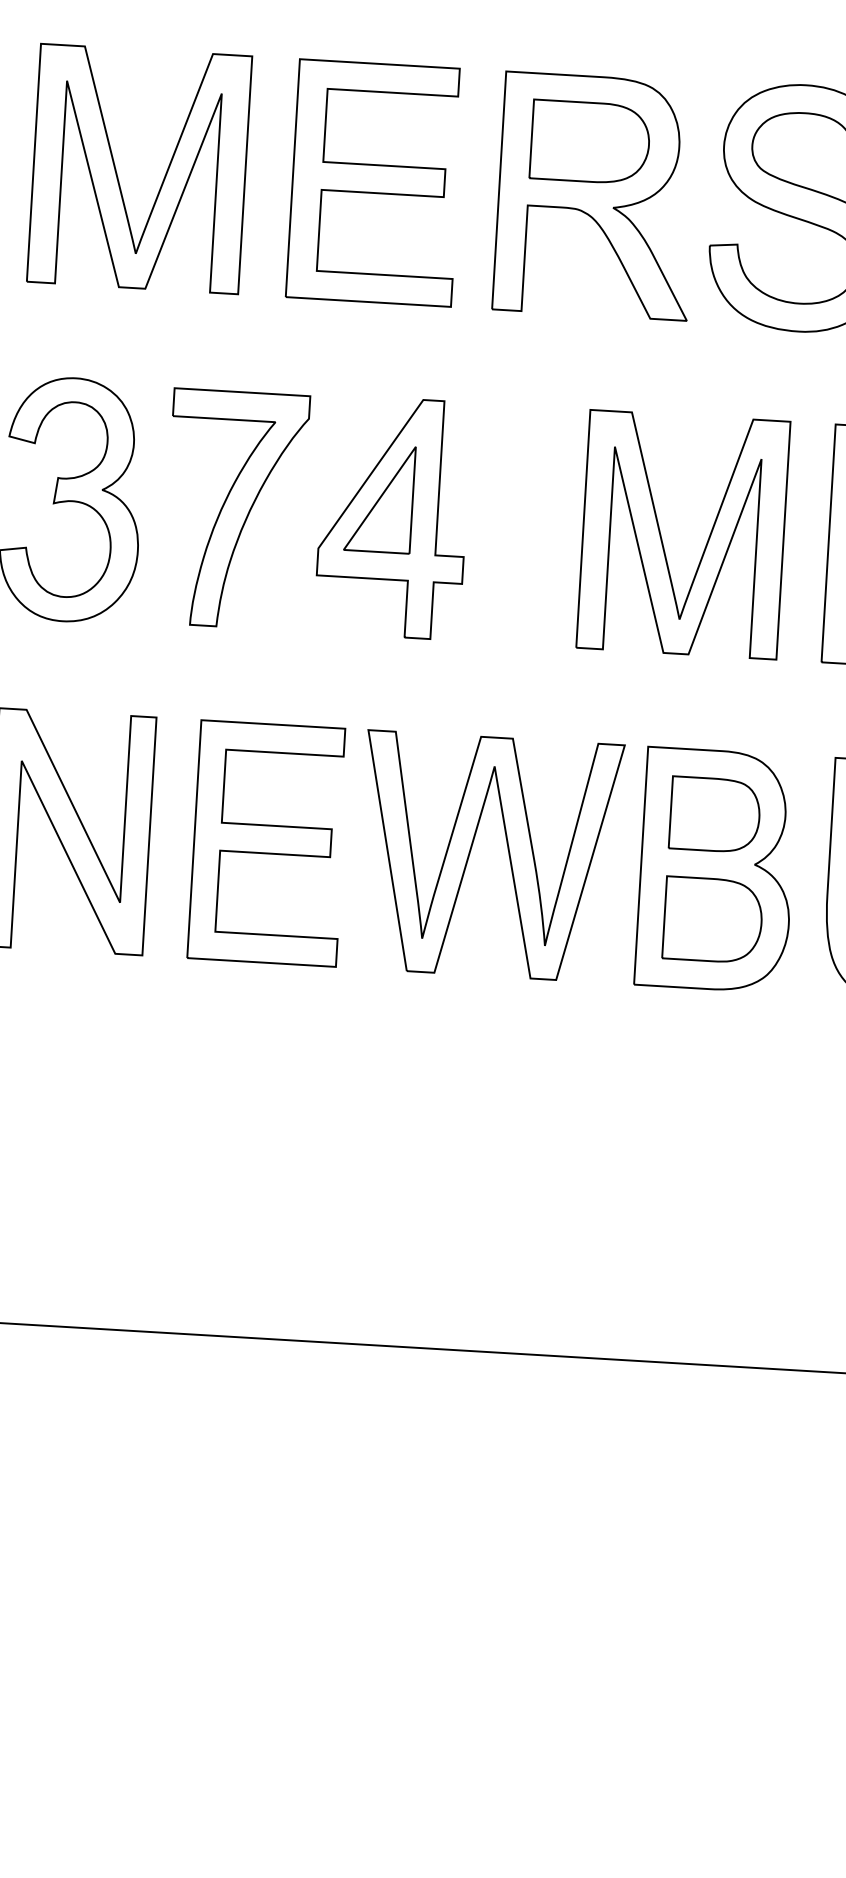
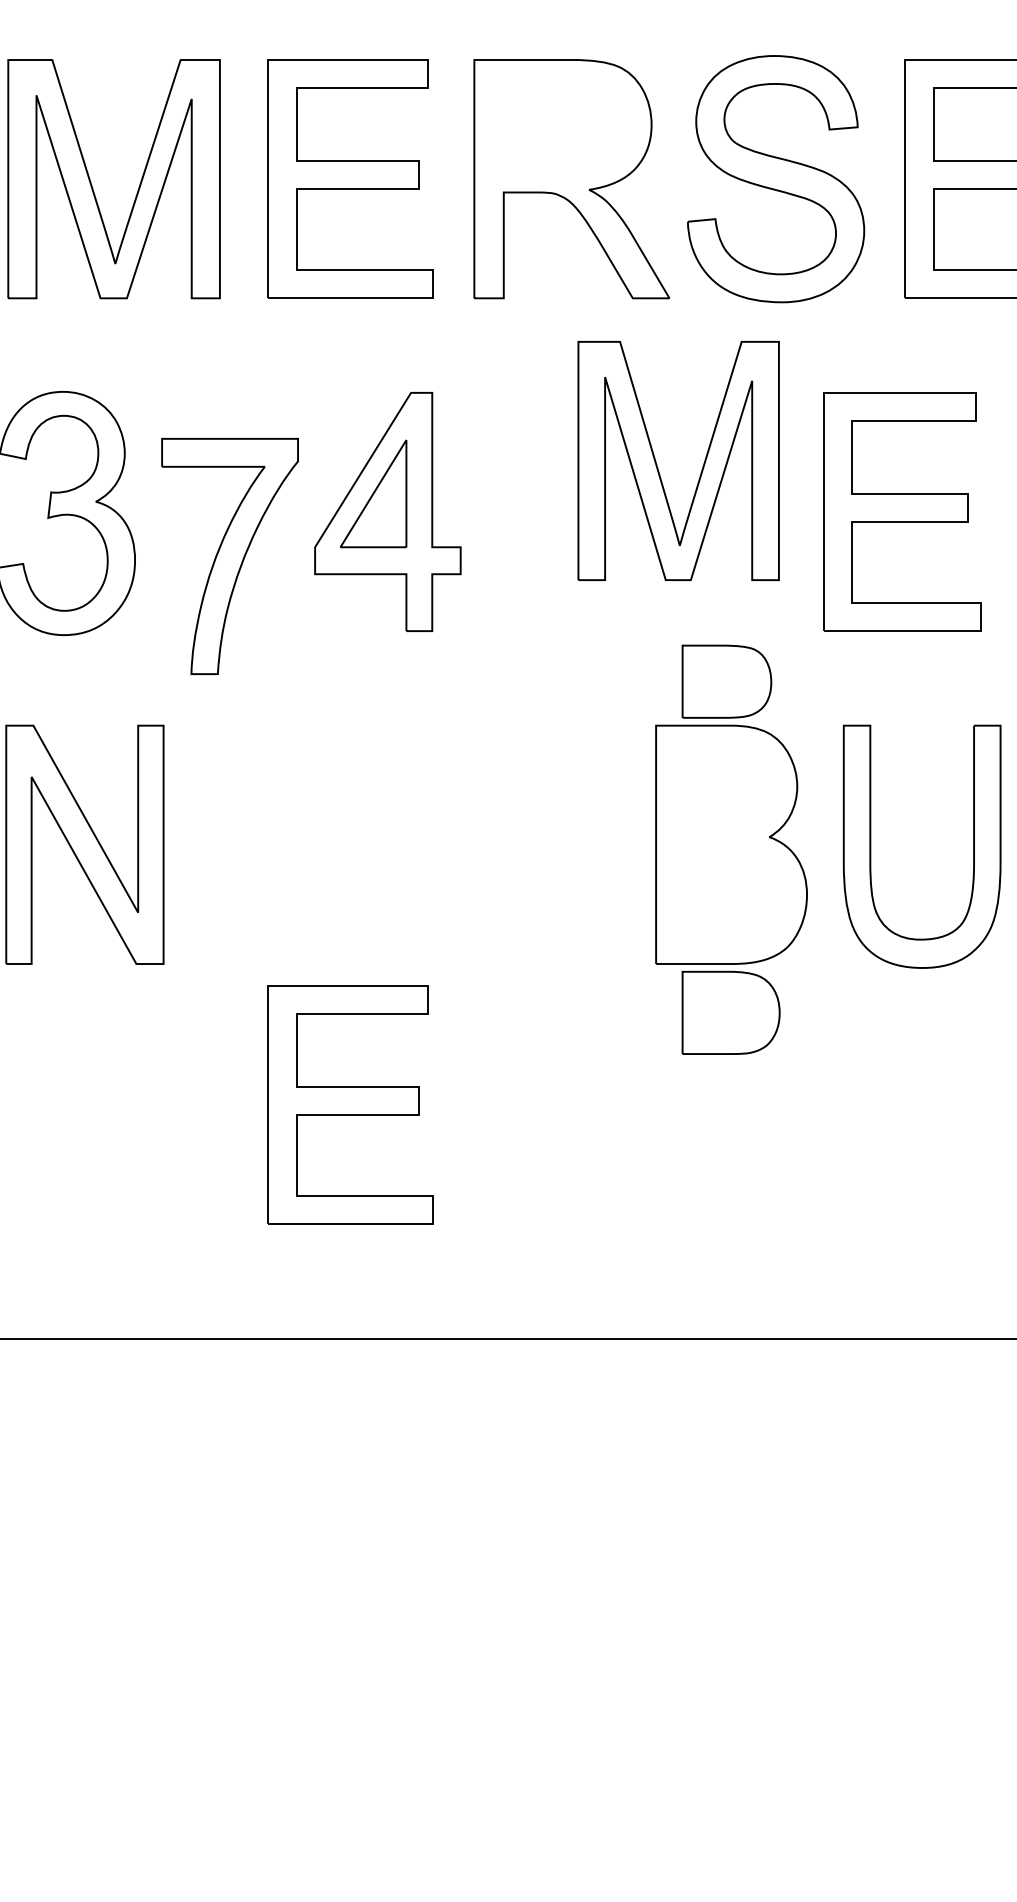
part: (590, 142) -> (562, 125), removed
part: (234, 509) -> (229, 556), moved
part: (662, 540) -> (658, 467), moved
part: (714, 814) -> (726, 681), moved
part: (268, 843) -> (282, 844), removed
part: (471, 852) -> (485, 841), removed
part: (712, 919) -> (730, 1012), moved
part: (320, 1106) -> (350, 1104), added

